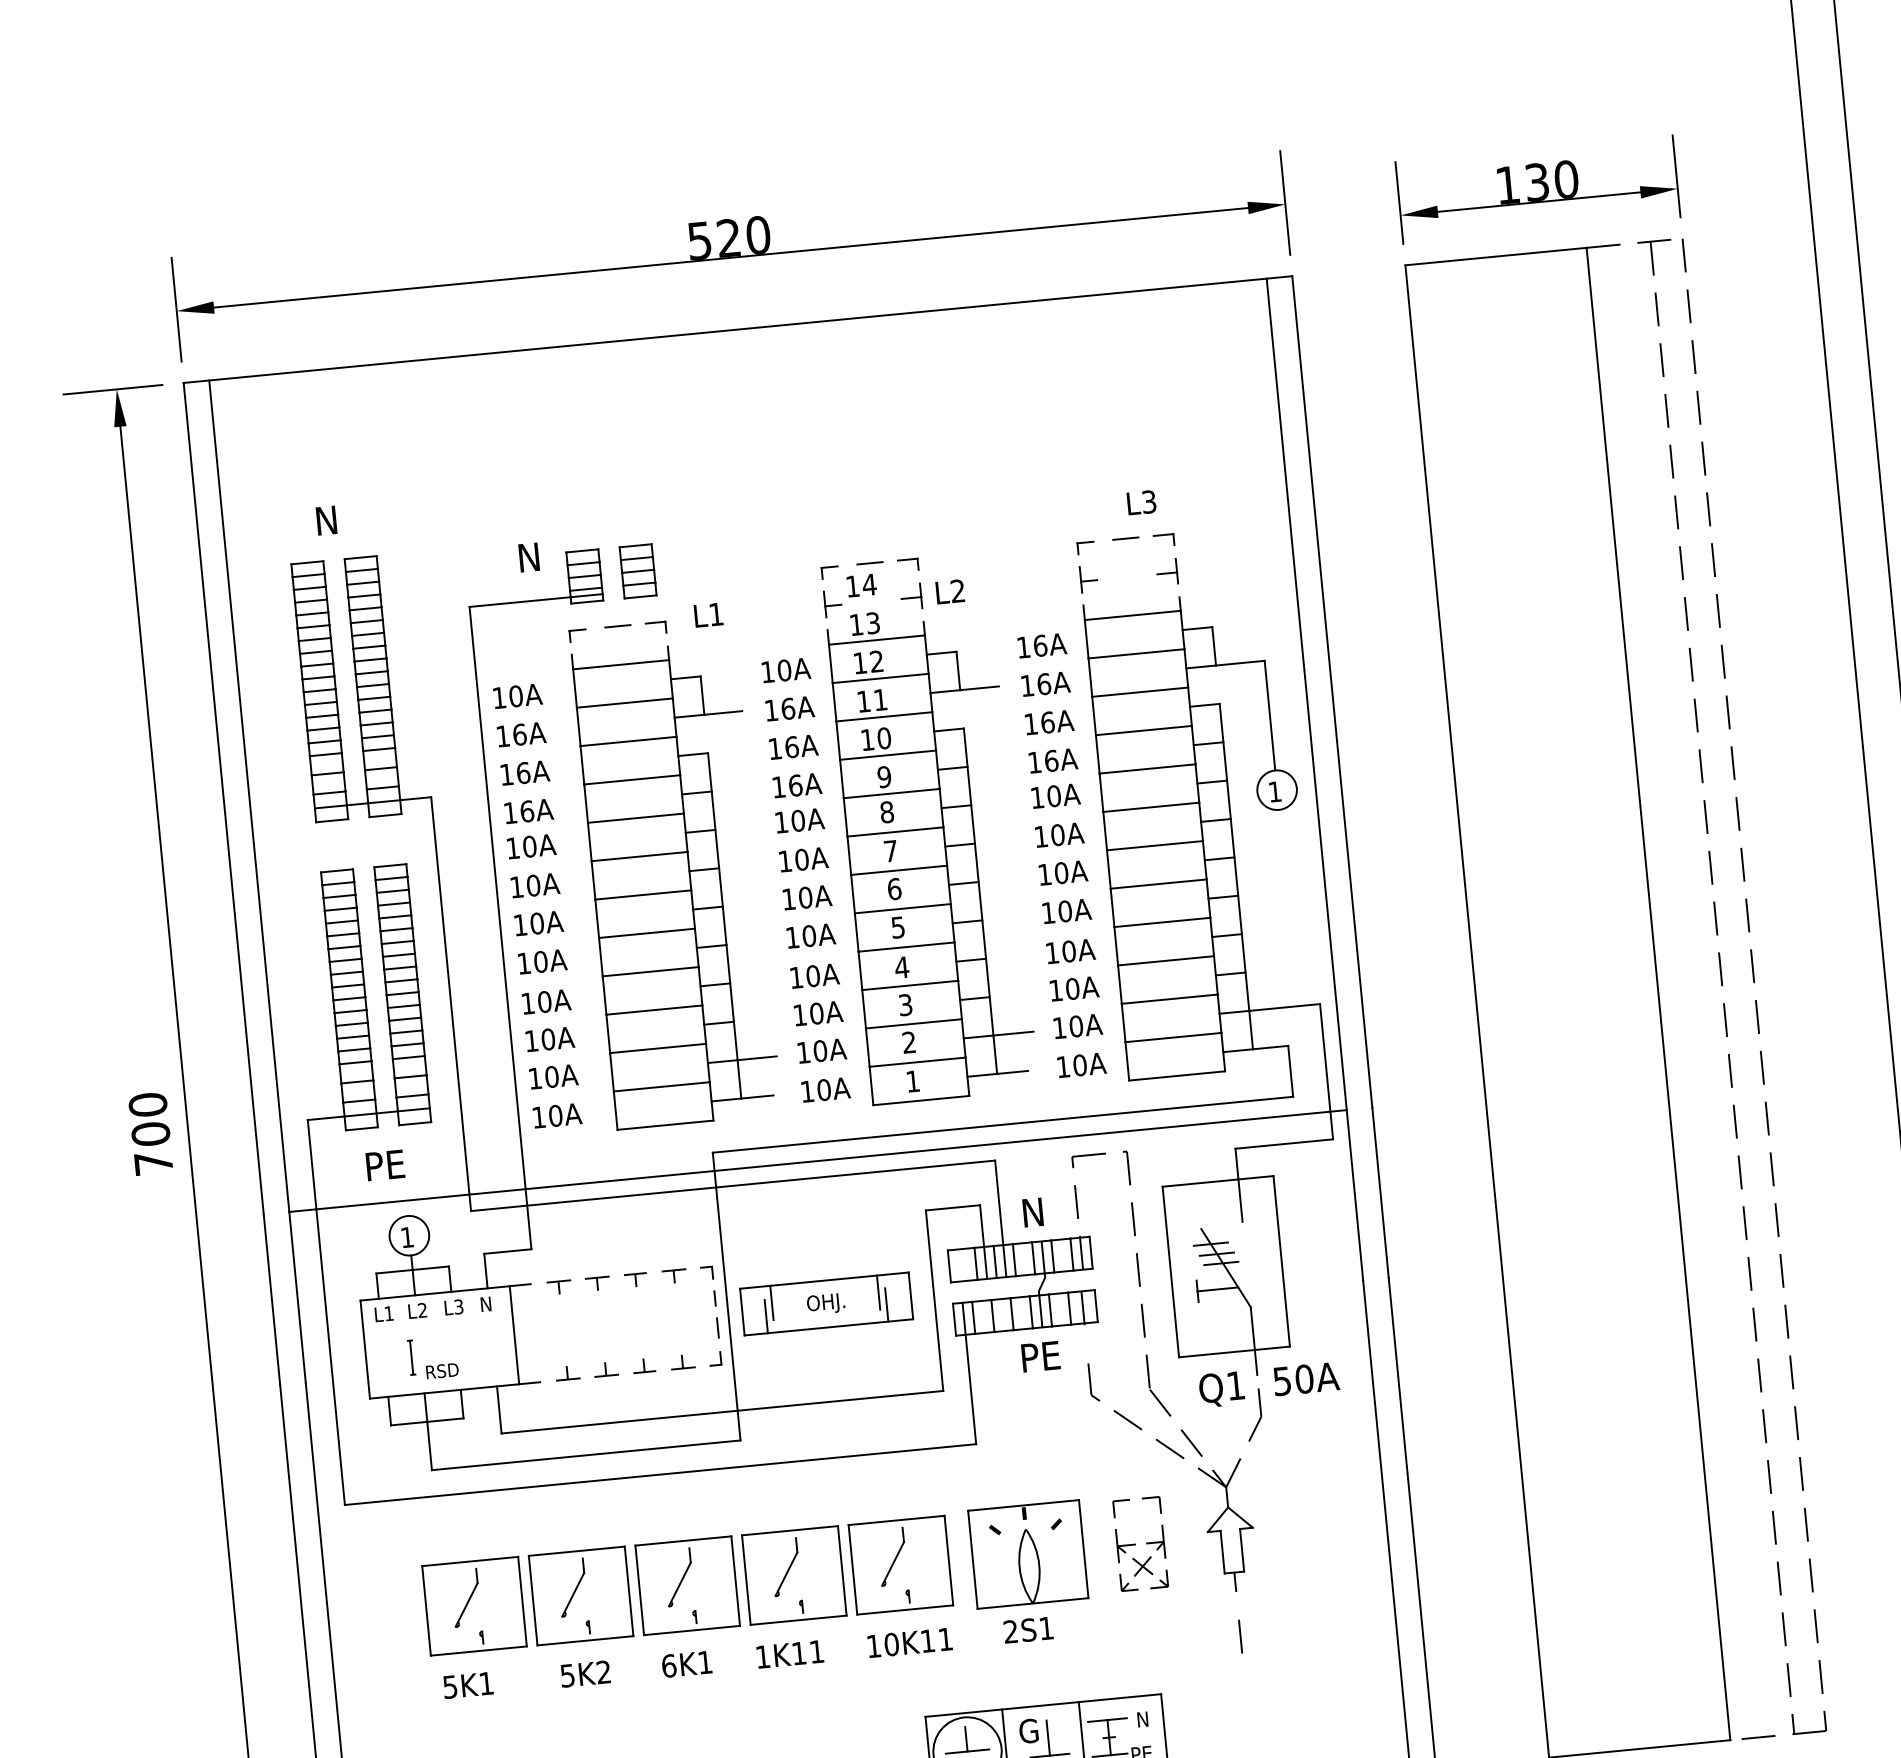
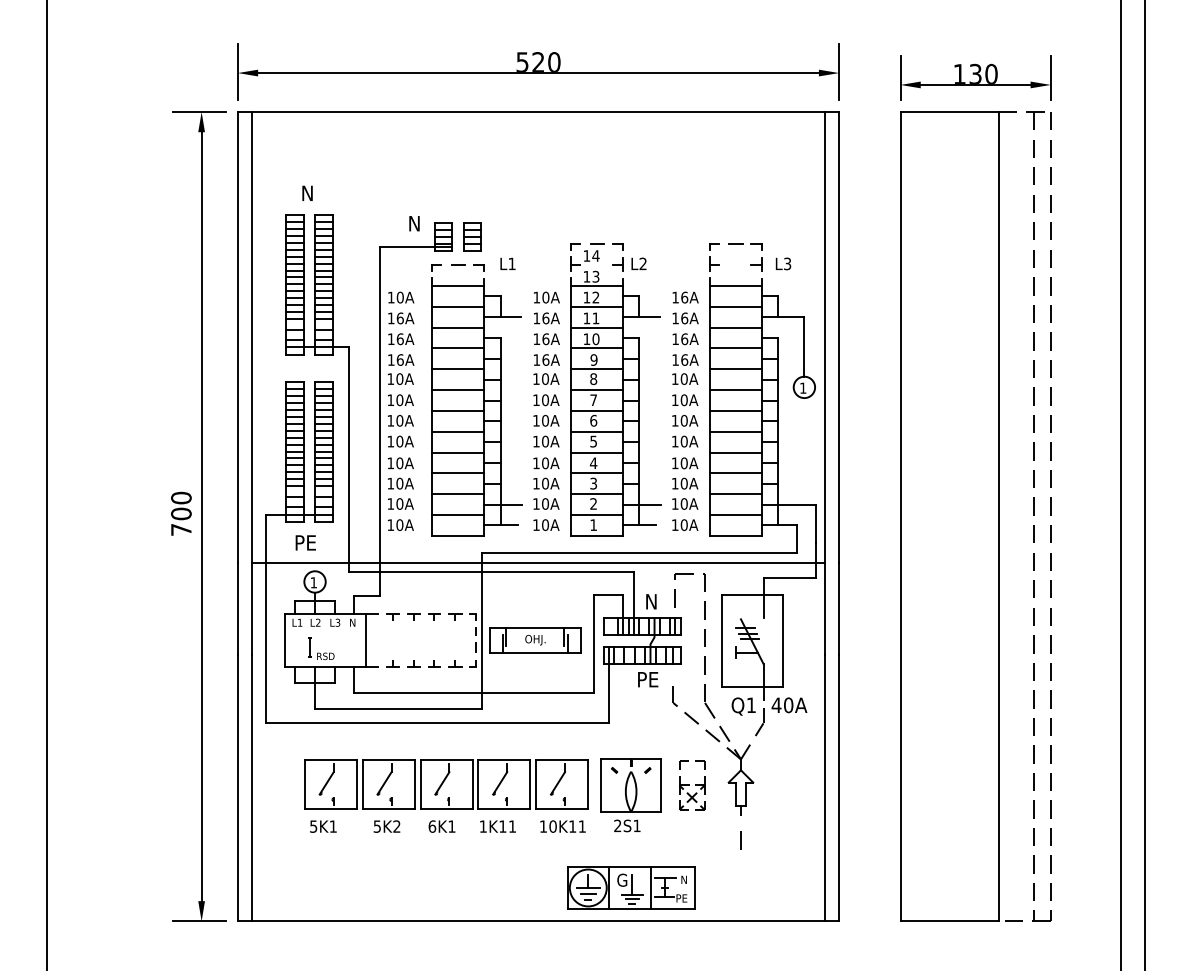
text: (1141, 501) -> (783, 263), moved
text: (1282, 1381) -> (776, 705), 50A -> 40A

